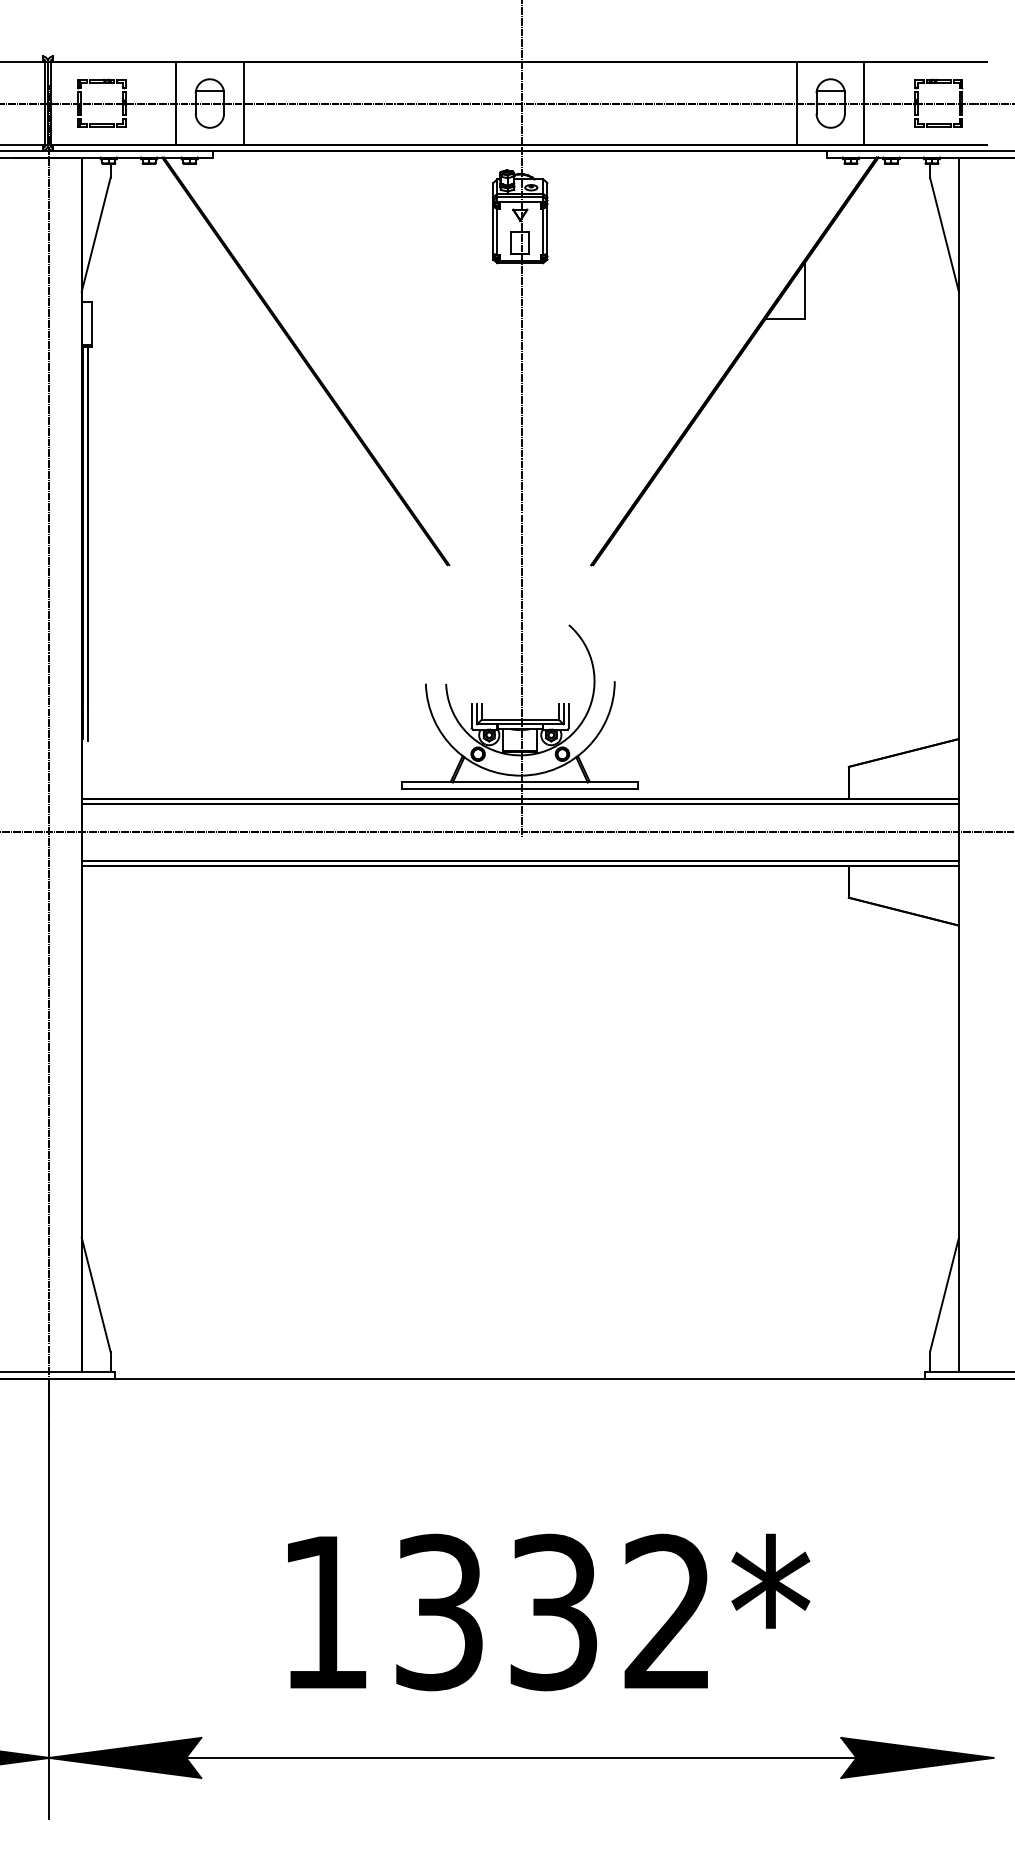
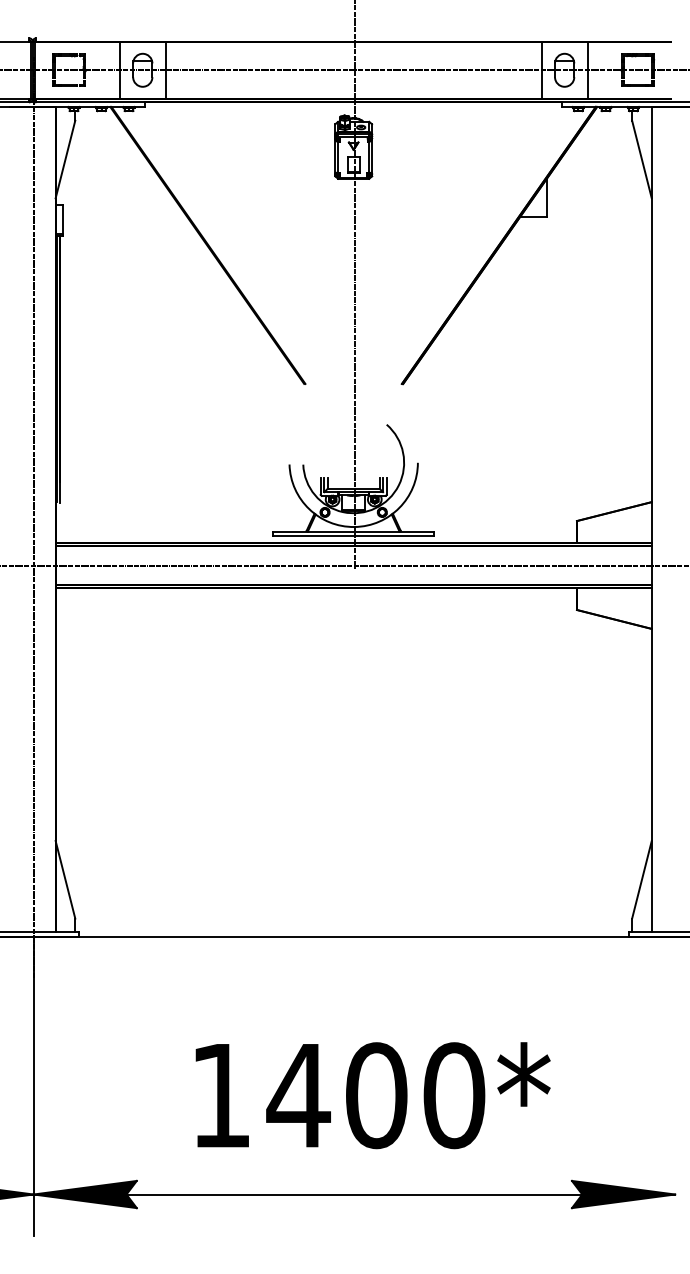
text: (552, 1612) -> (375, 1095), 1332* -> 1400*

